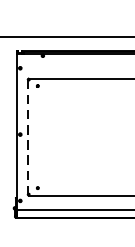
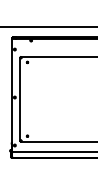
line: (28, 137) -> (20, 99), dashed -> solid

